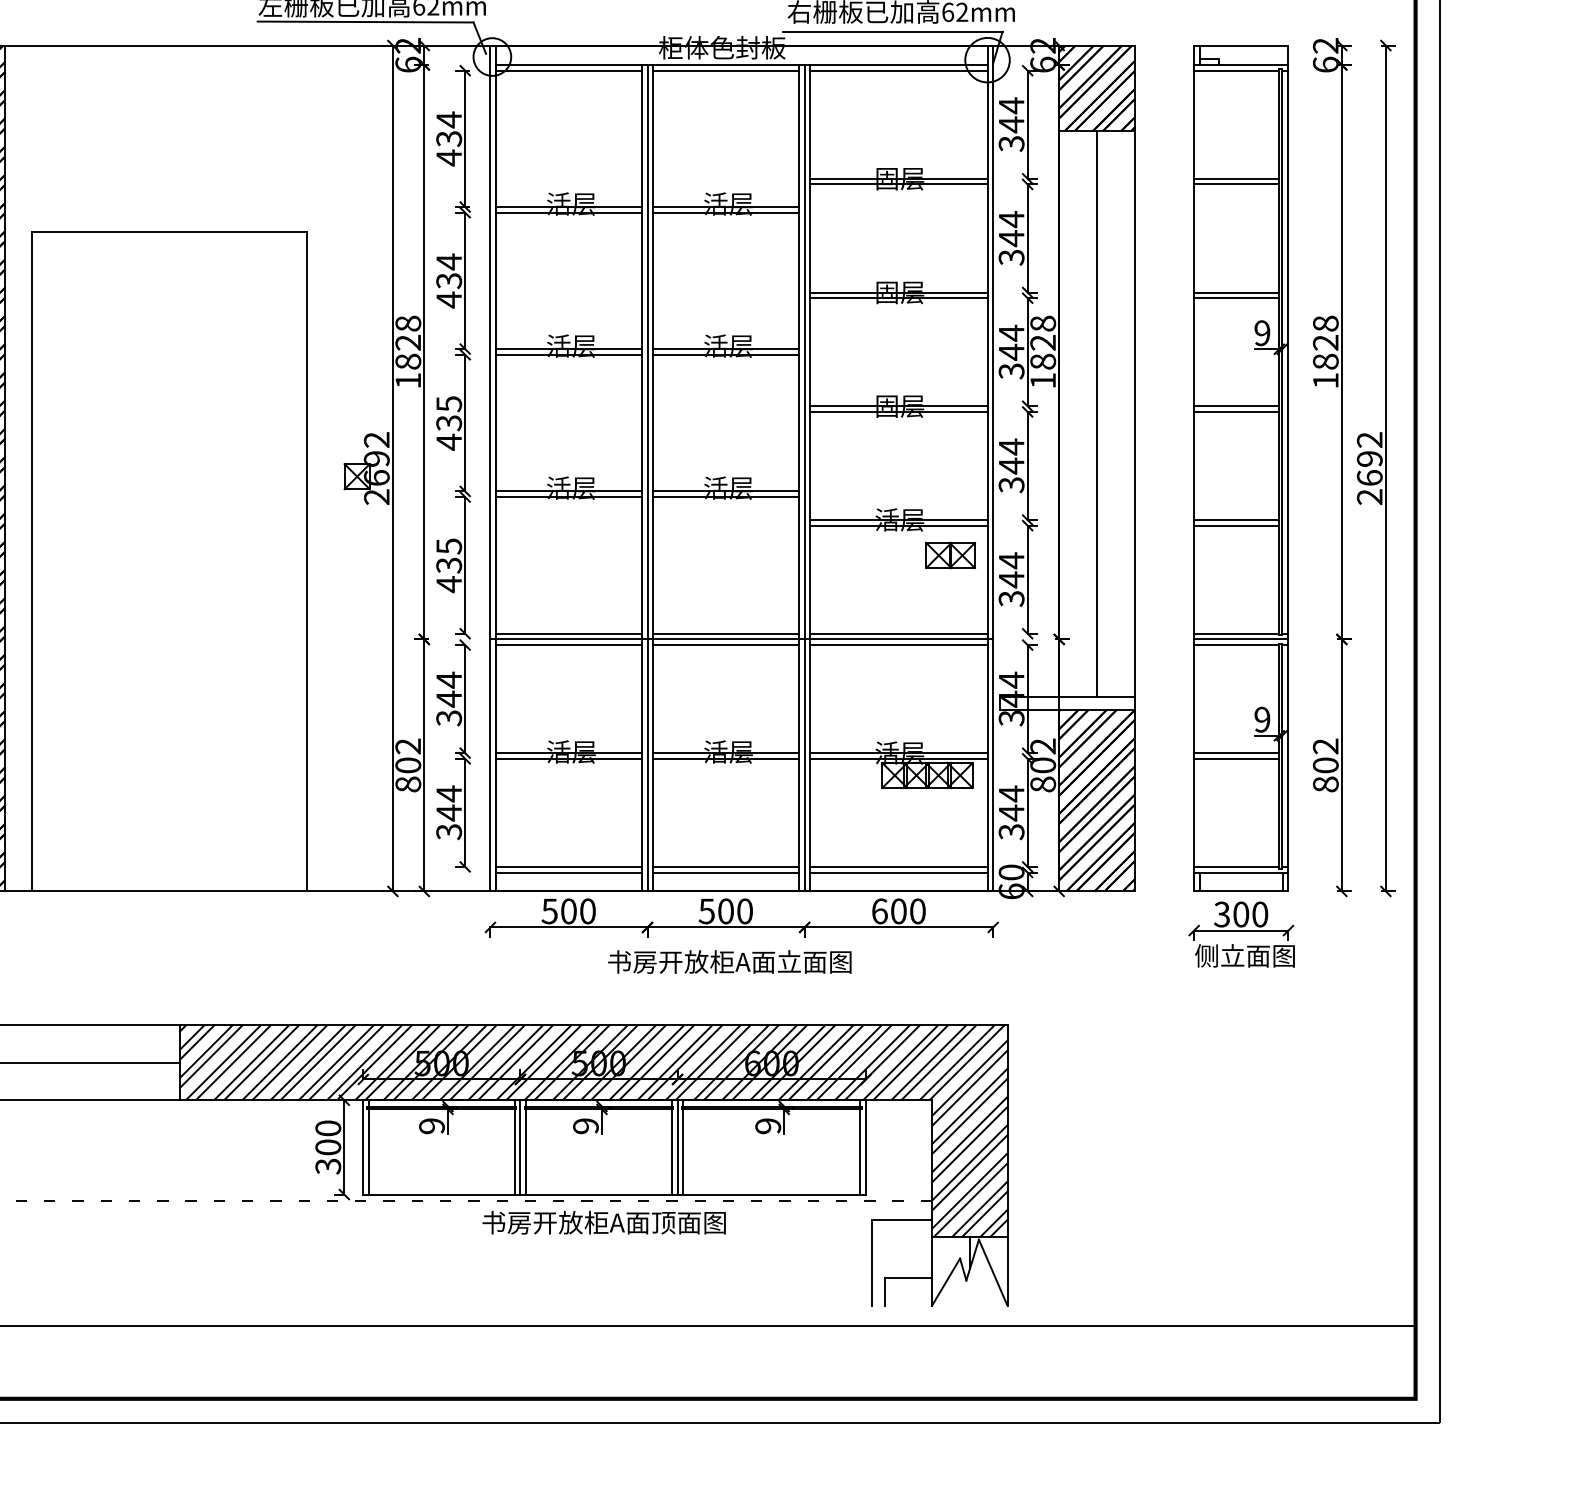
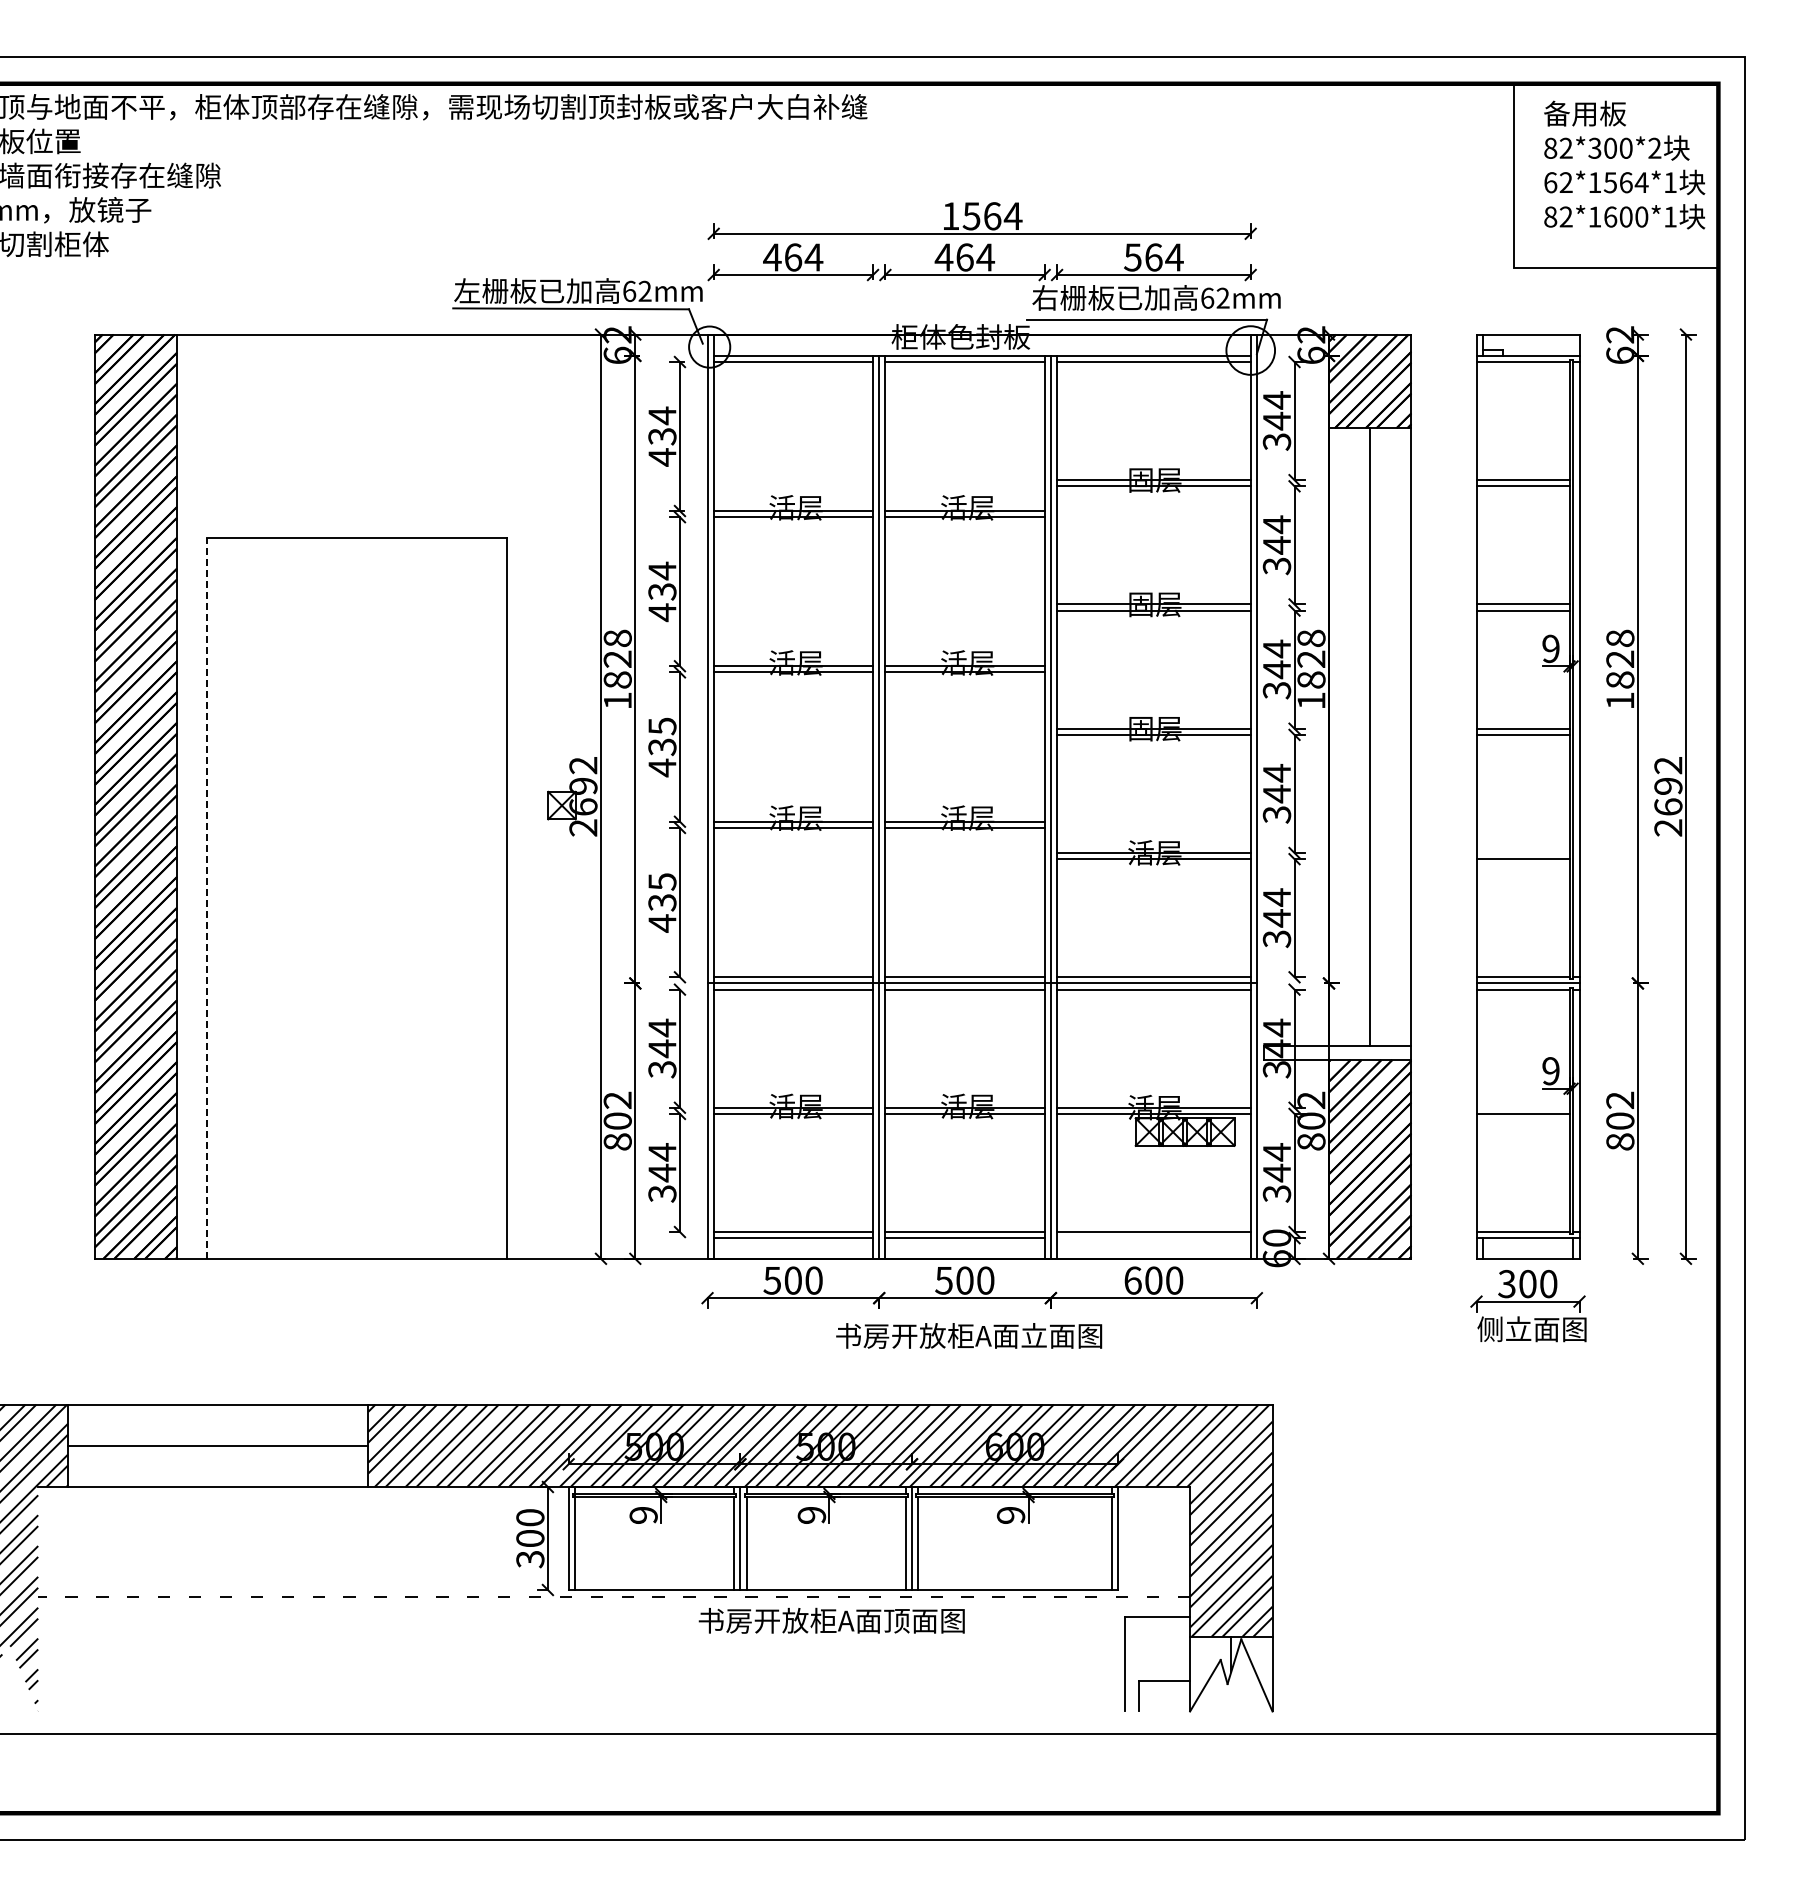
line: (1236, 520) -> (1522, 853), removed
part: (950, 555) -> (1210, 891), removed
line: (31, 561) -> (206, 898), solid -> dashed
line: (1236, 752) -> (1522, 1107), removed
line: (898, 872) -> (1153, 1238), removed

